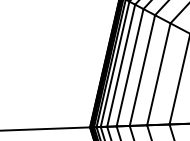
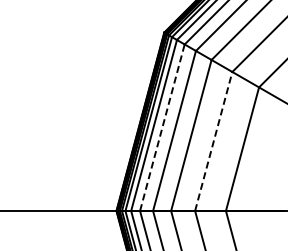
line: (121, 65) -> (162, 127), solid -> dashed
line: (158, 74) -> (213, 141), solid -> dashed

